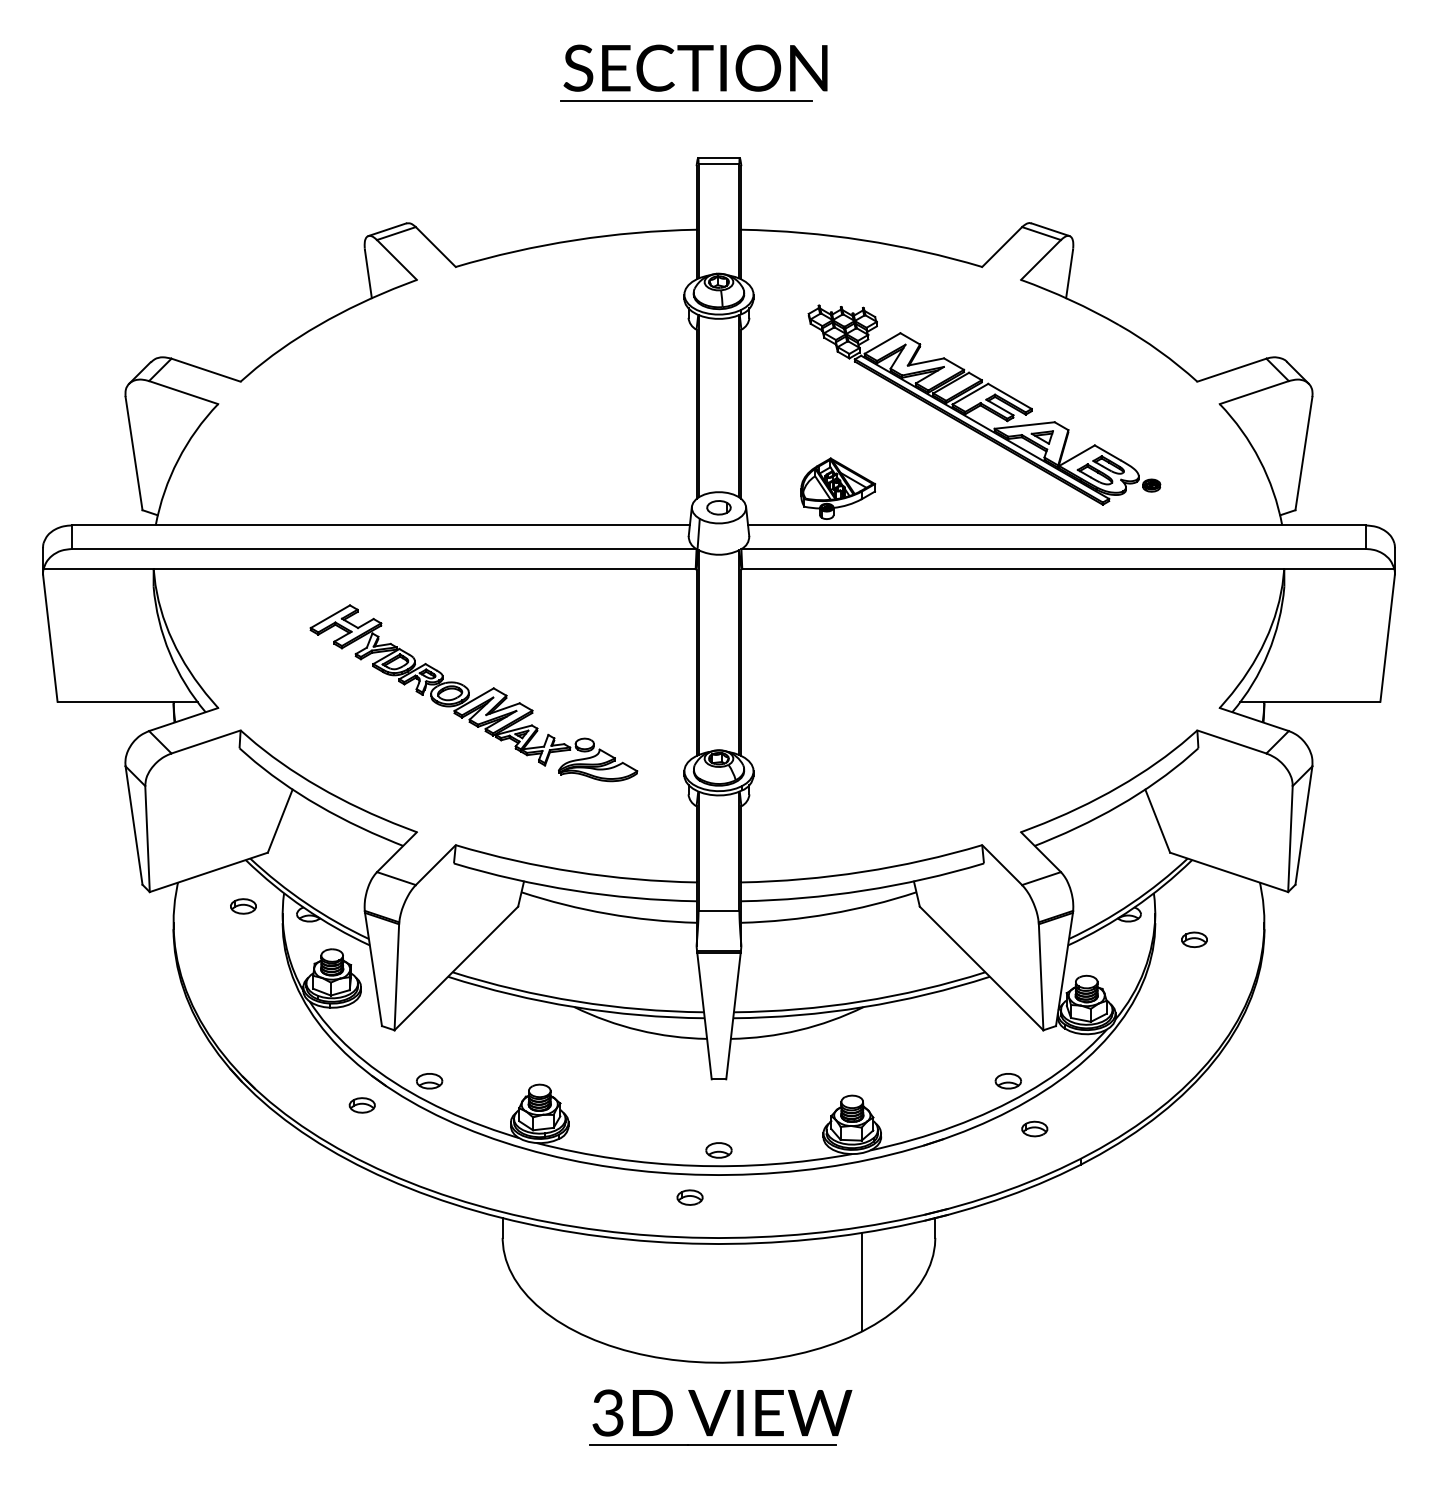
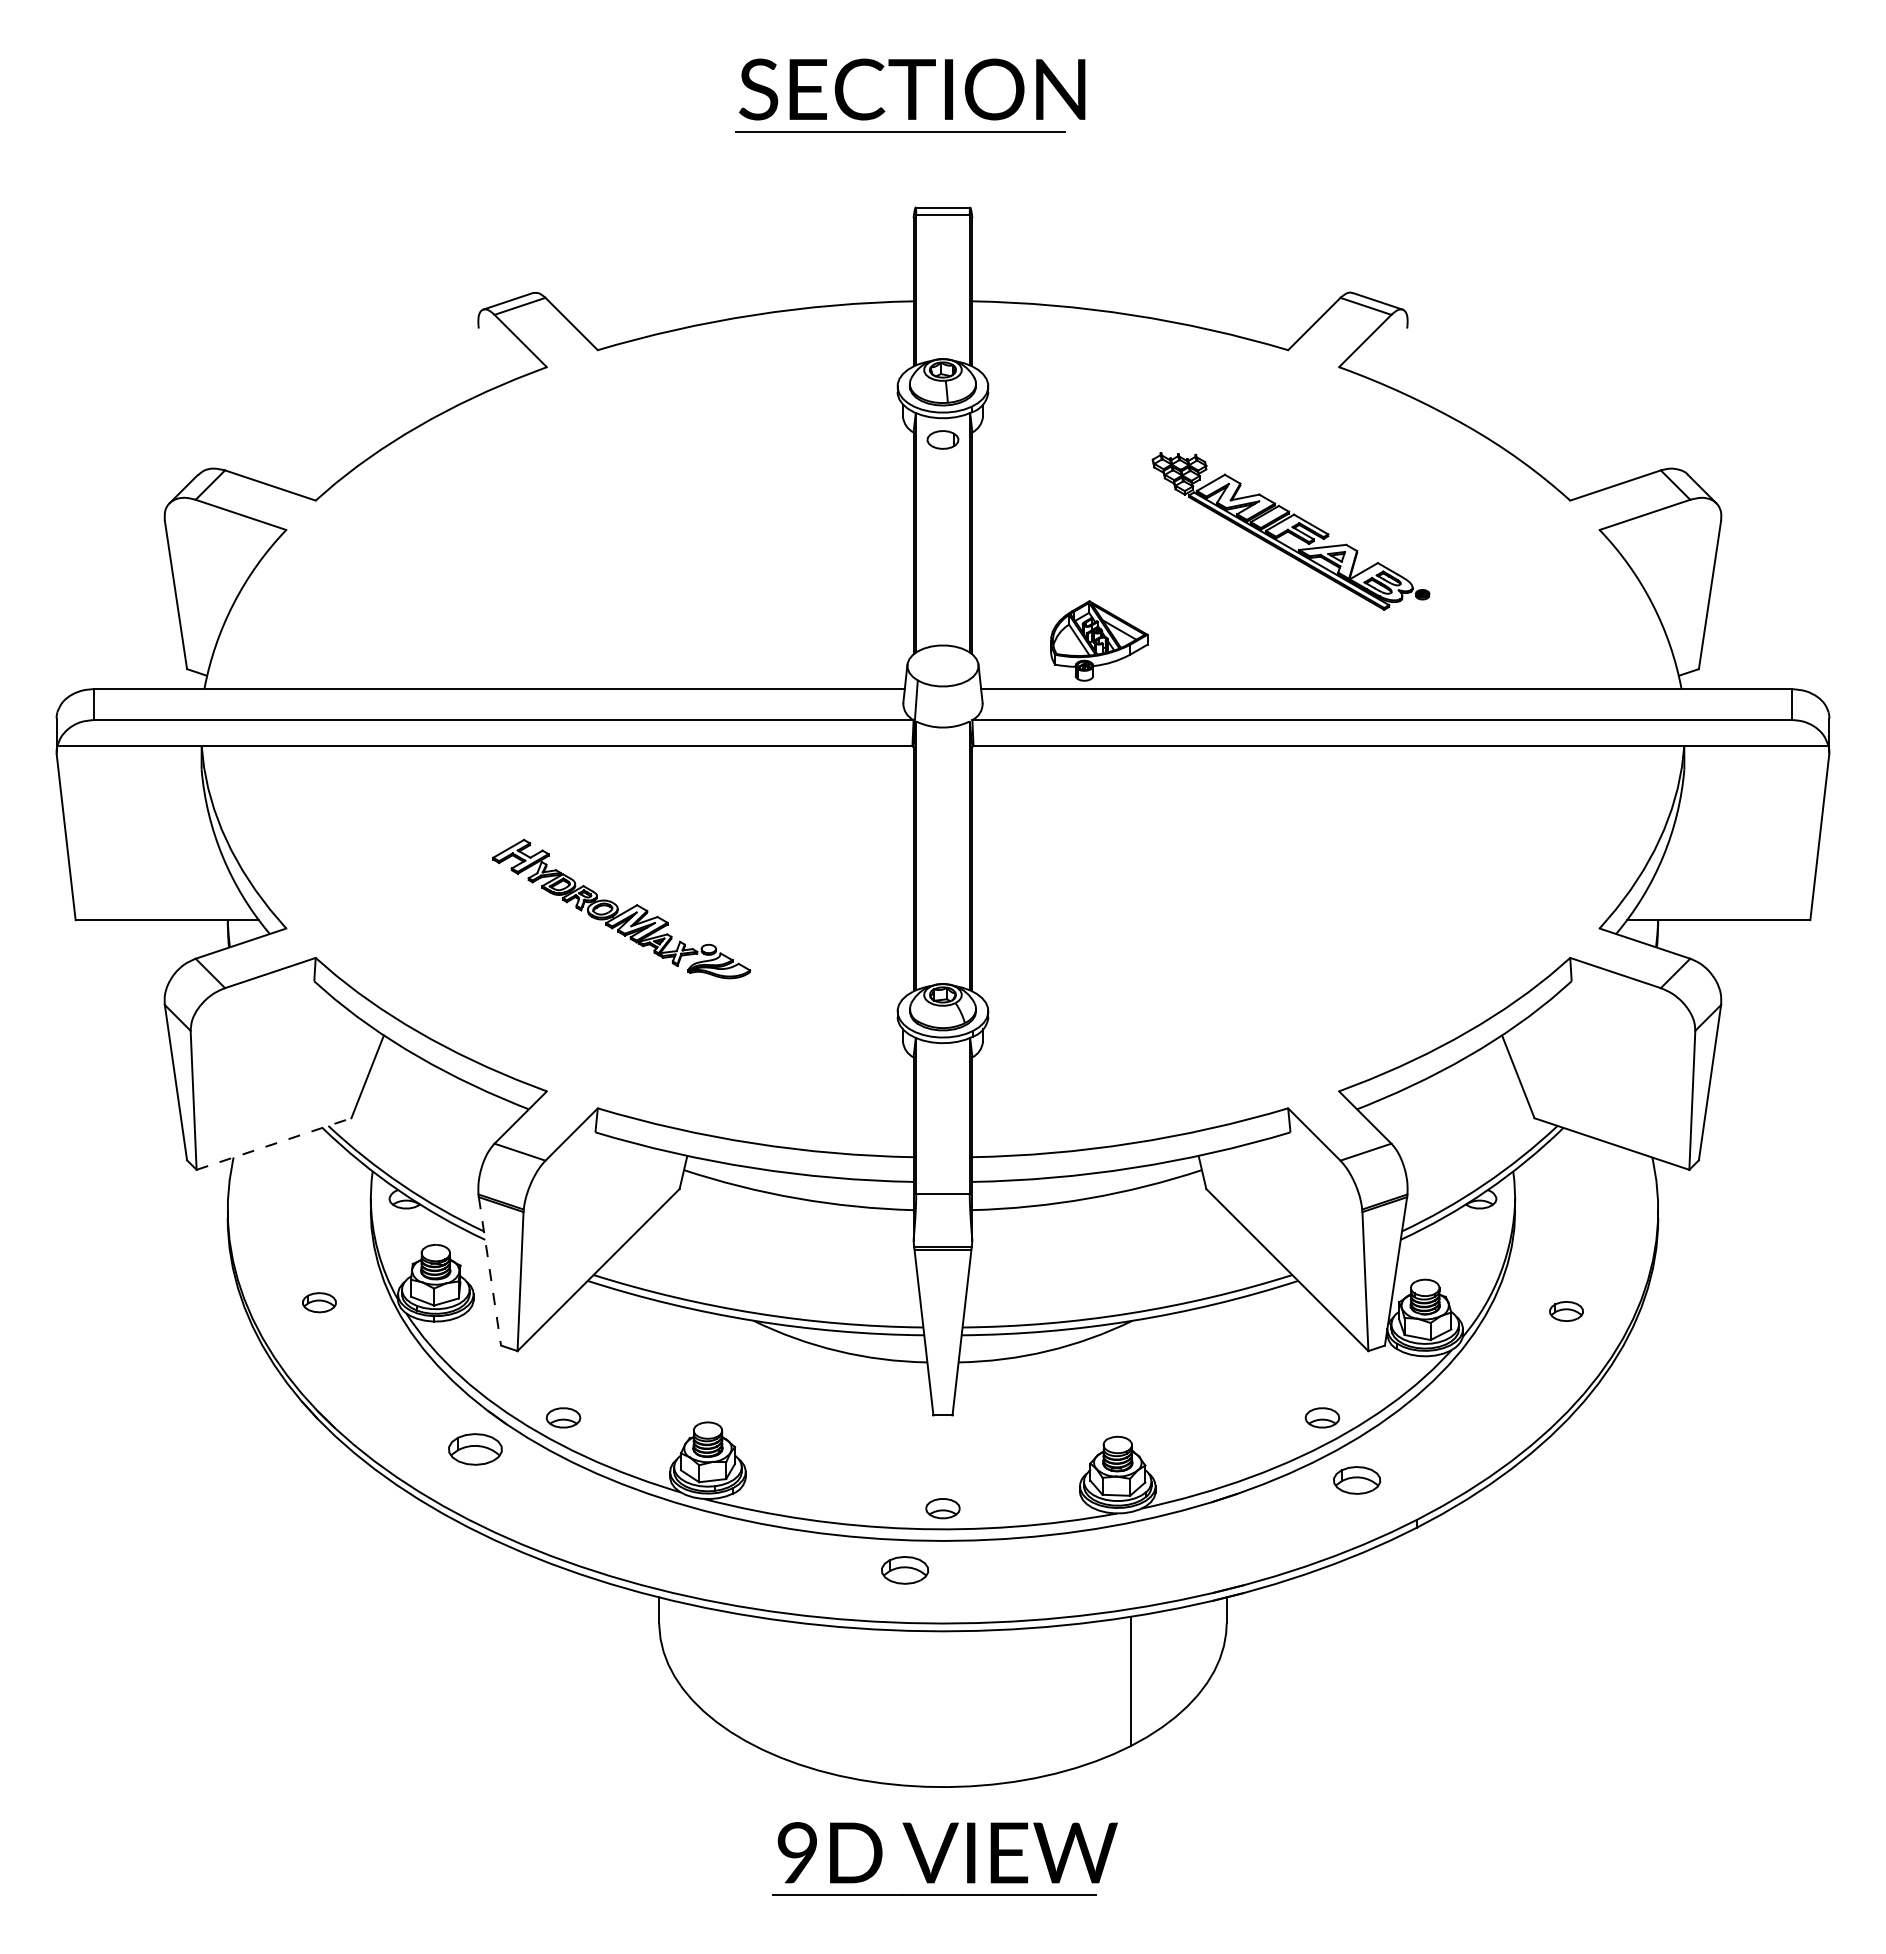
line: (367, 274) -> (482, 359), removed
line: (1069, 274) -> (1402, 359), removed
part: (984, 405) -> (1290, 531), size x0.6
part: (718, 507) -> (942, 439), moved
part: (473, 692) -> (621, 908), size x0.6
line: (209, 872) -> (274, 1144), solid -> dashed
part: (243, 906) -> (319, 1302), moved
part: (1194, 939) -> (1566, 1311), moved
line: (373, 969) -> (490, 1271), solid -> dashed
part: (361, 1105) -> (474, 1449), size x1.6
part: (1034, 1128) -> (1356, 1480), size x1.4
part: (689, 1197) -> (904, 1570), size x1.4
text: (608, 1412) -> (797, 1852), 3D -> 9D

